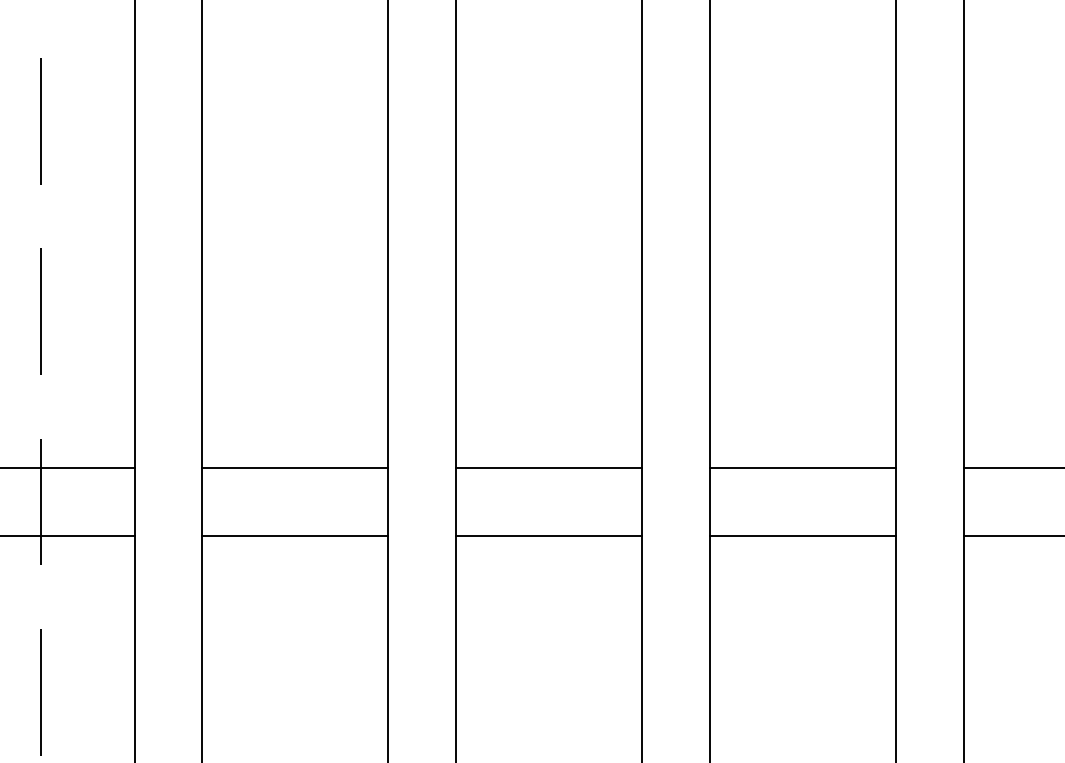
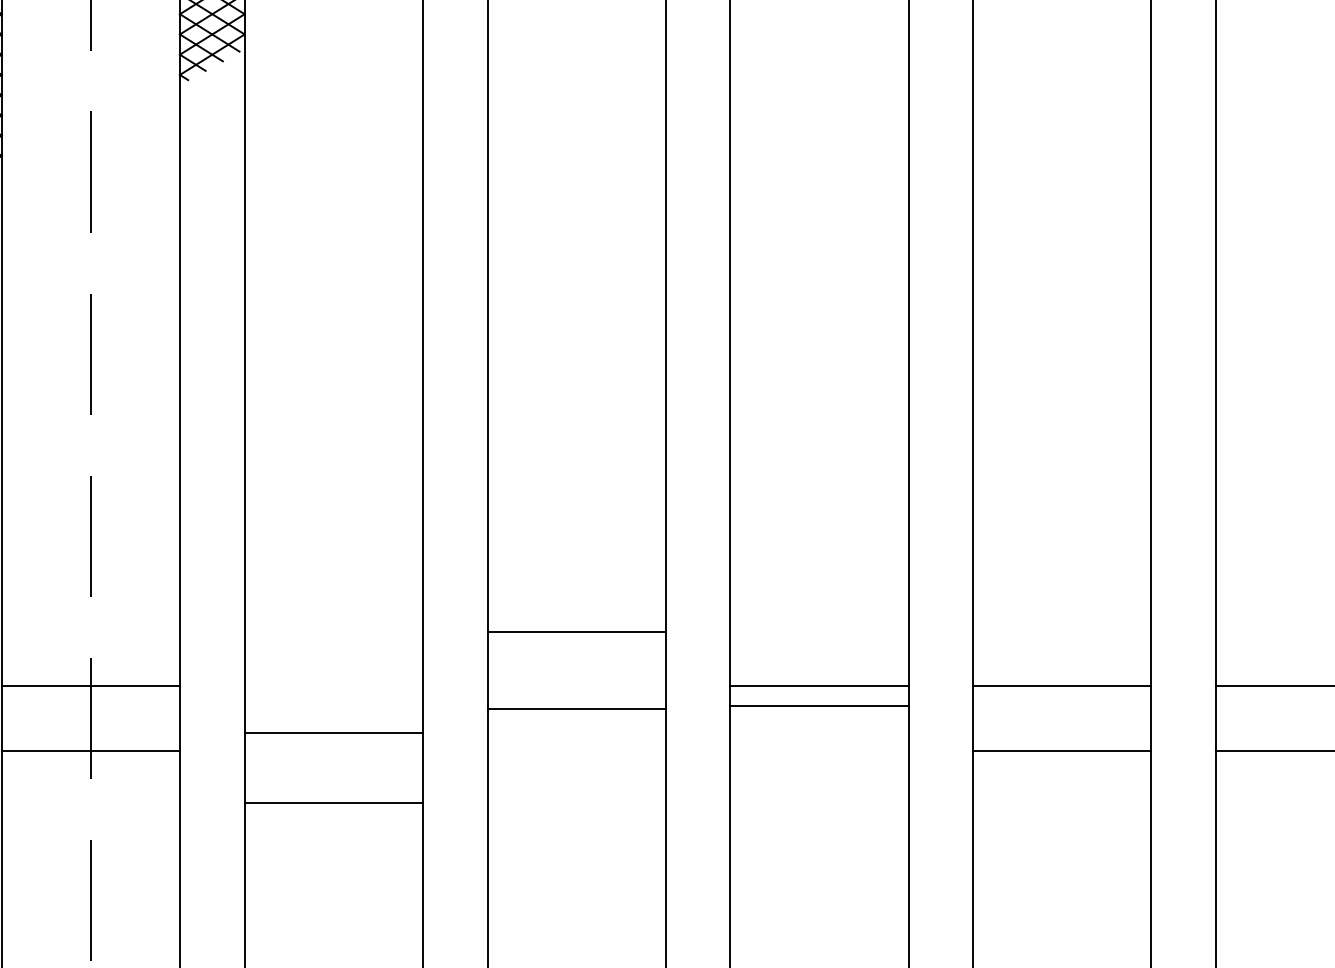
line: (295, 468) -> (333, 733), moved
line: (549, 468) -> (576, 632), moved
line: (295, 535) -> (333, 802), moved
line: (549, 535) -> (576, 708), moved
line: (803, 535) -> (819, 705), moved

